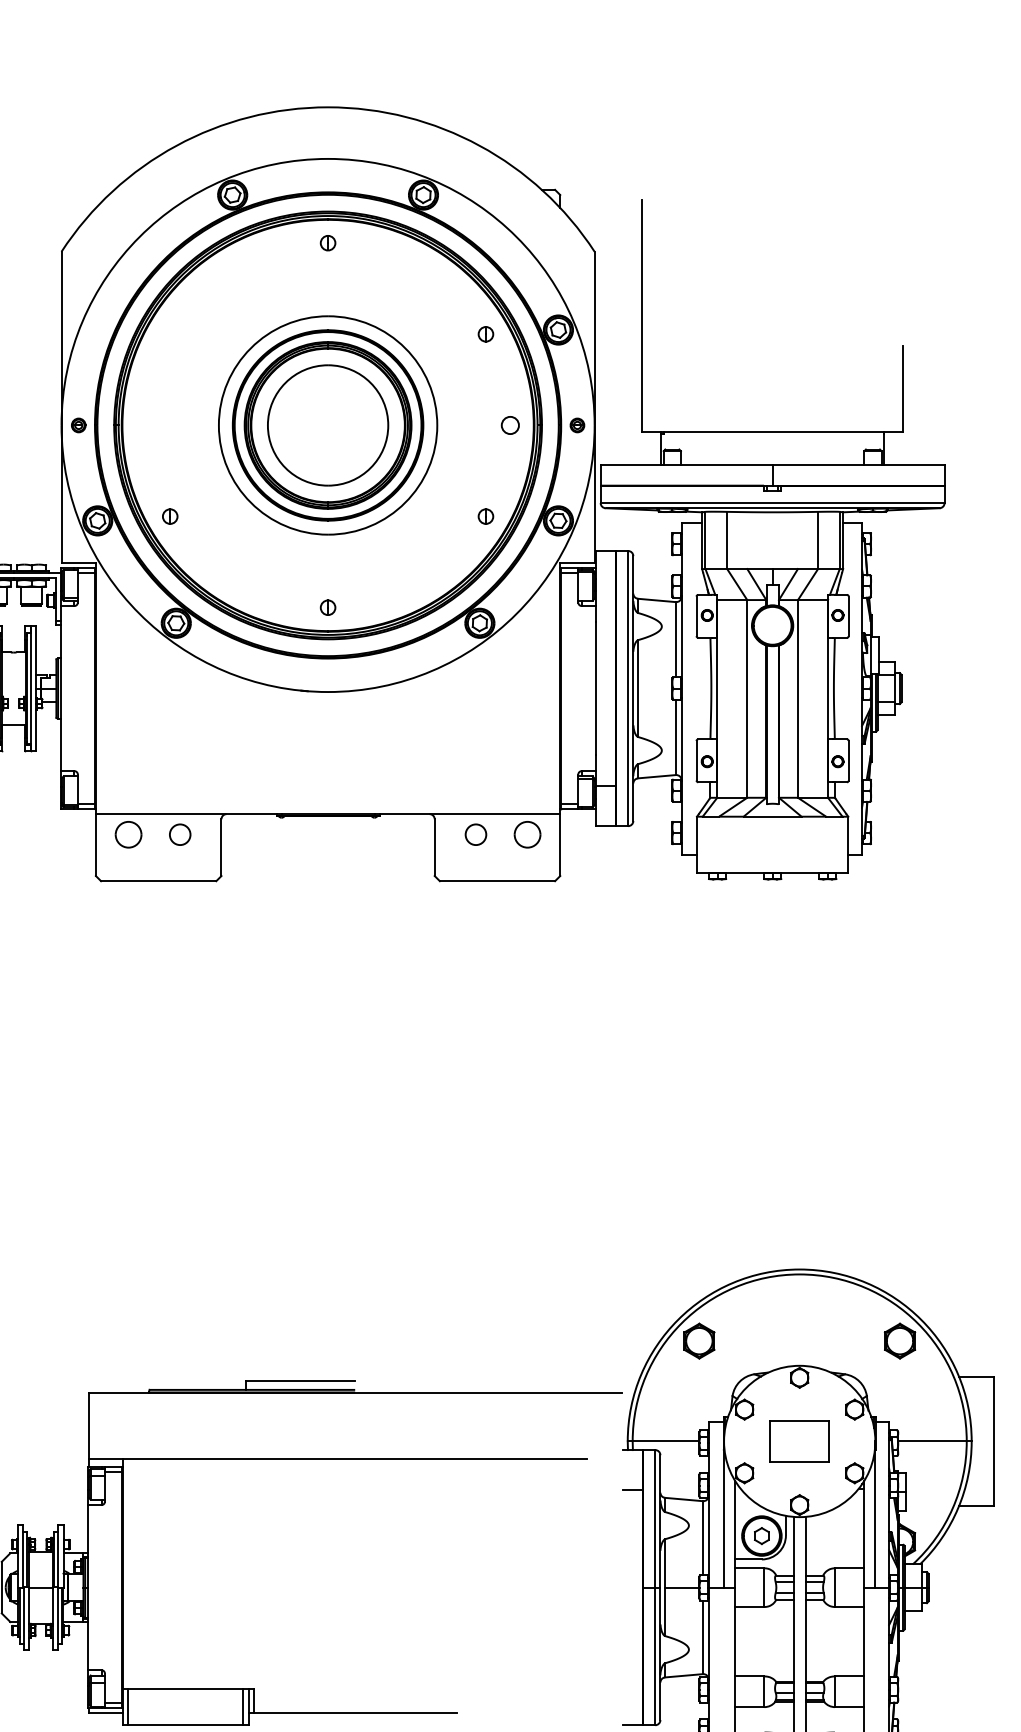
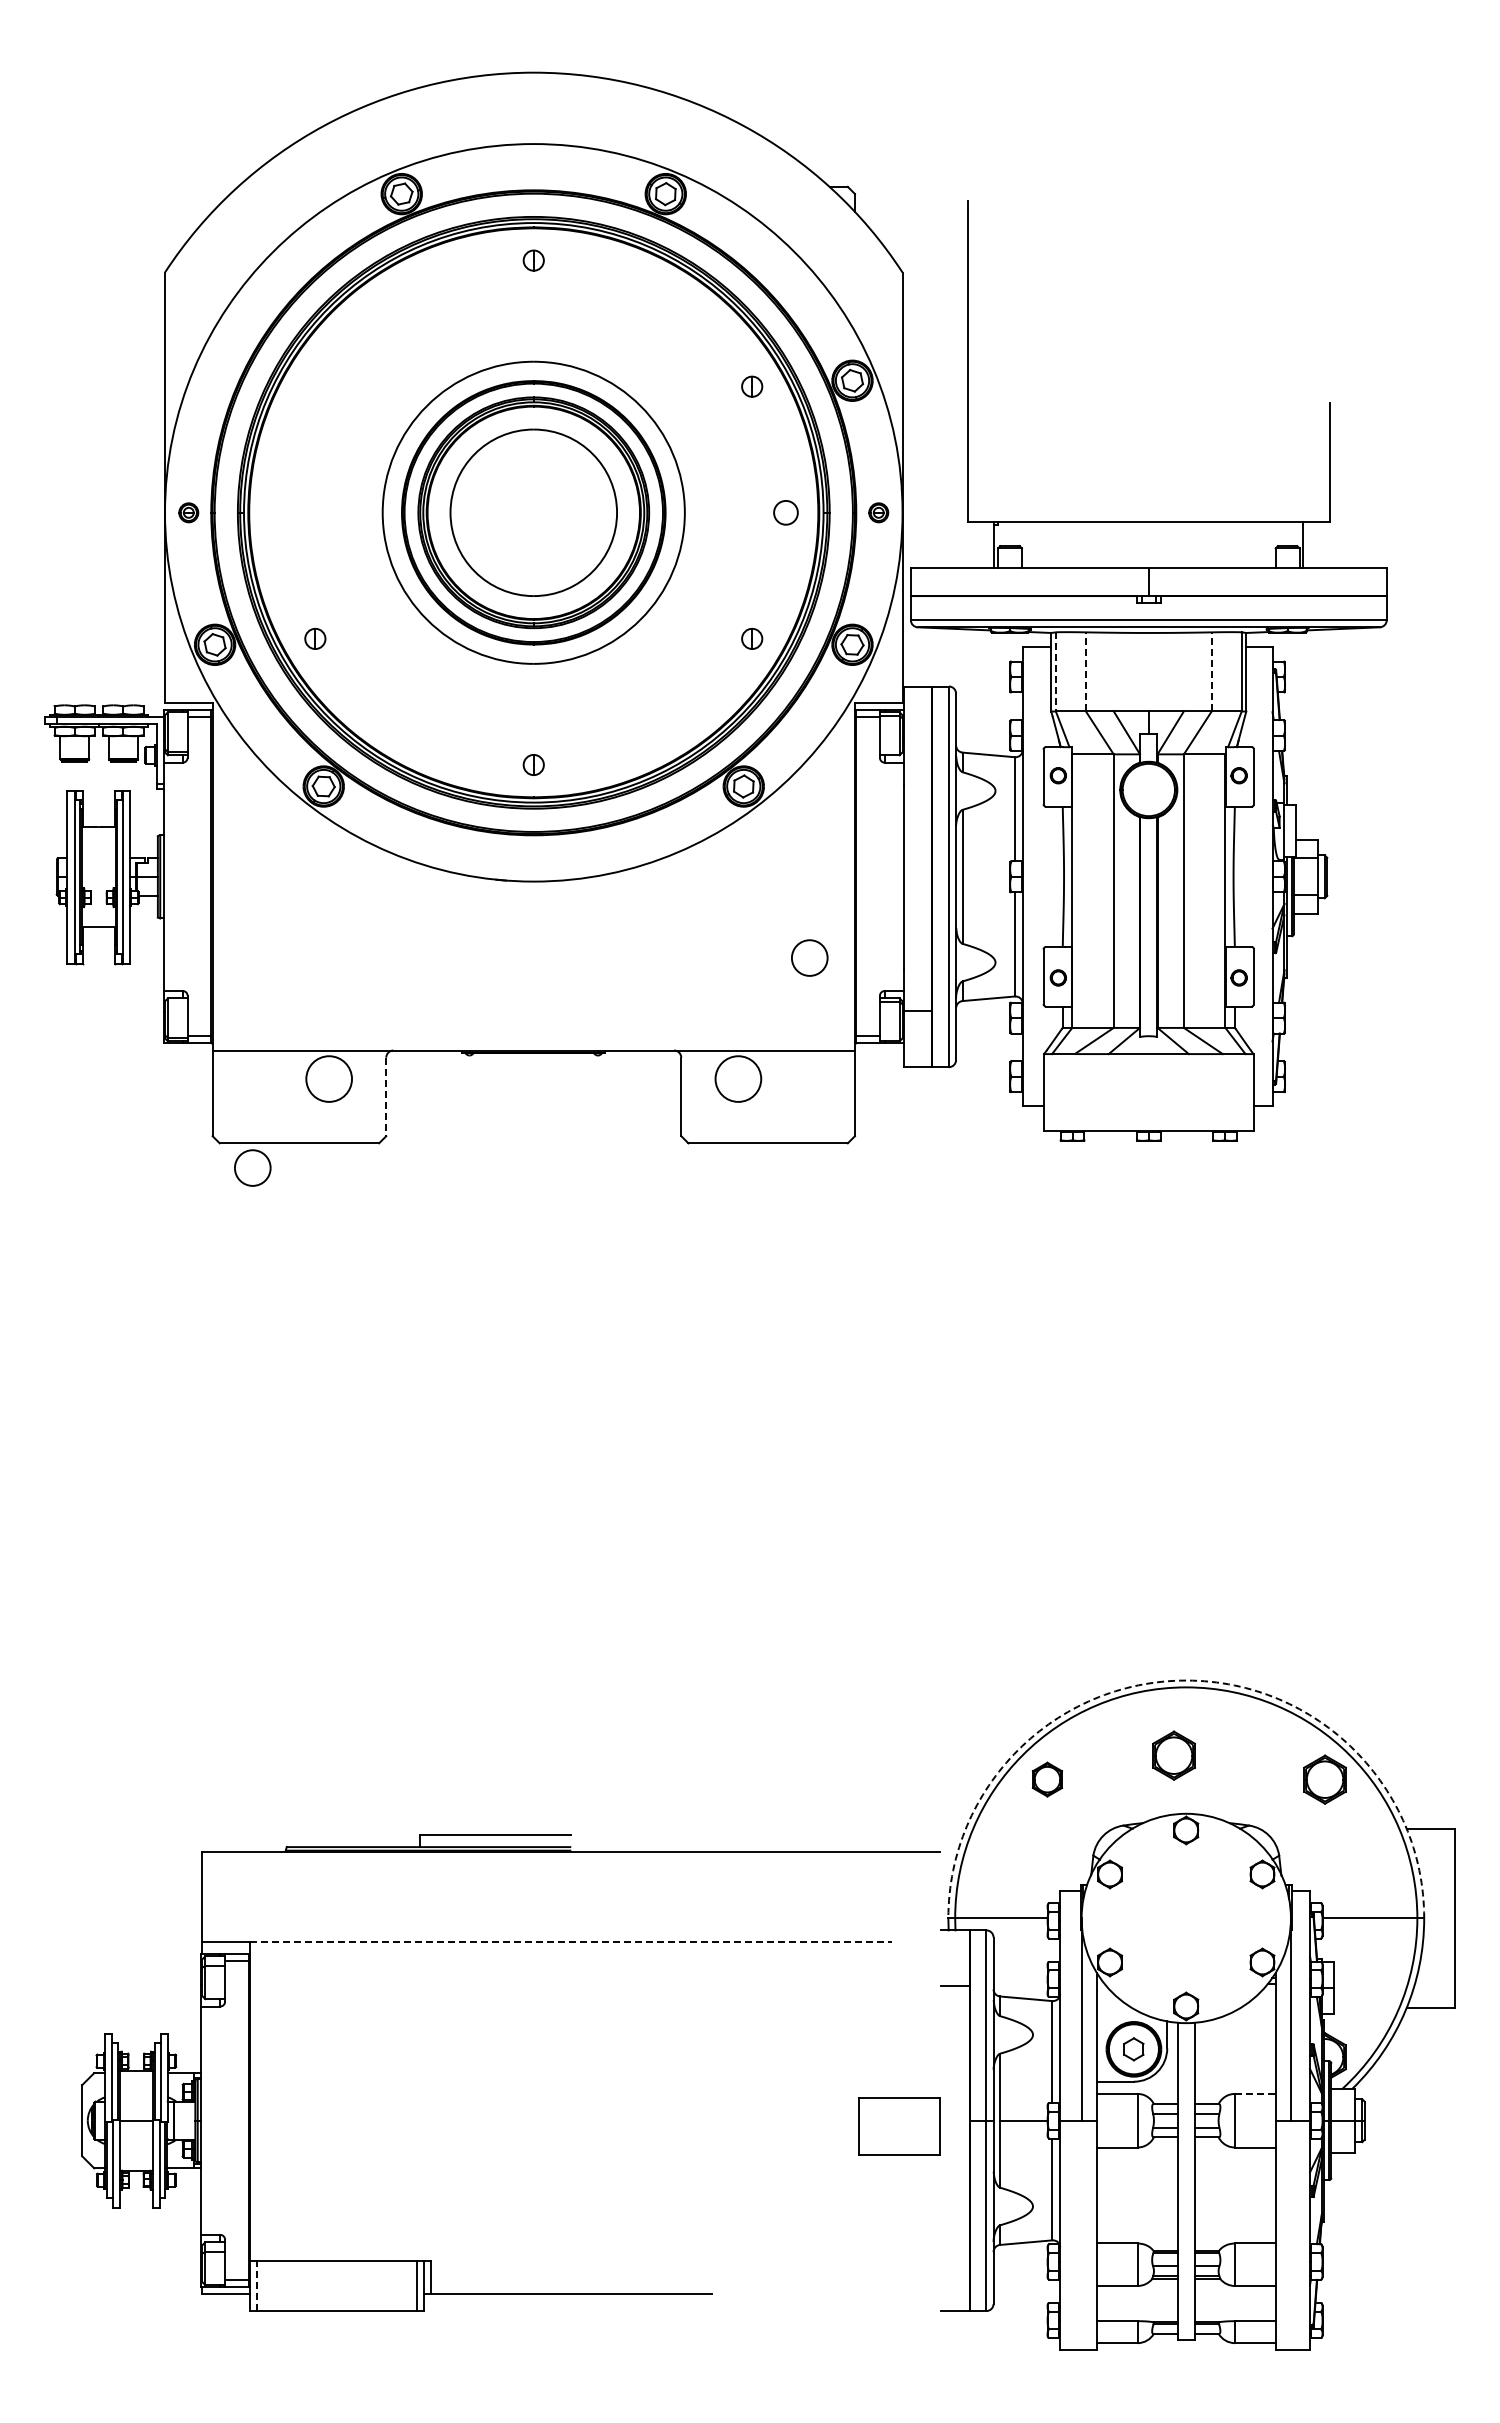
line: (705, 540) -> (1055, 671), solid -> dashed
line: (726, 540) -> (1085, 671), solid -> dashed
line: (817, 540) -> (1211, 671), solid -> dashed
part: (128, 834) -> (252, 1167), moved
circle: (179, 834) -> (328, 1078), size x1.6
circle: (476, 834) -> (738, 1078), size x1.6
part: (527, 834) -> (809, 957), moved
line: (221, 848) -> (386, 1097), solid -> dashed
arc: (799, 1269) -> (1186, 1680), solid -> dashed
part: (790, 1323) -> (1173, 1755), added
part: (699, 1341) -> (1047, 1779), size x0.7
part: (799, 1441) -> (899, 2126), moved
line: (355, 1458) -> (571, 1942), solid -> dashed
line: (849, 1567) -> (1255, 2093), solid -> dashed
line: (128, 1707) -> (257, 2286), solid -> dashed

